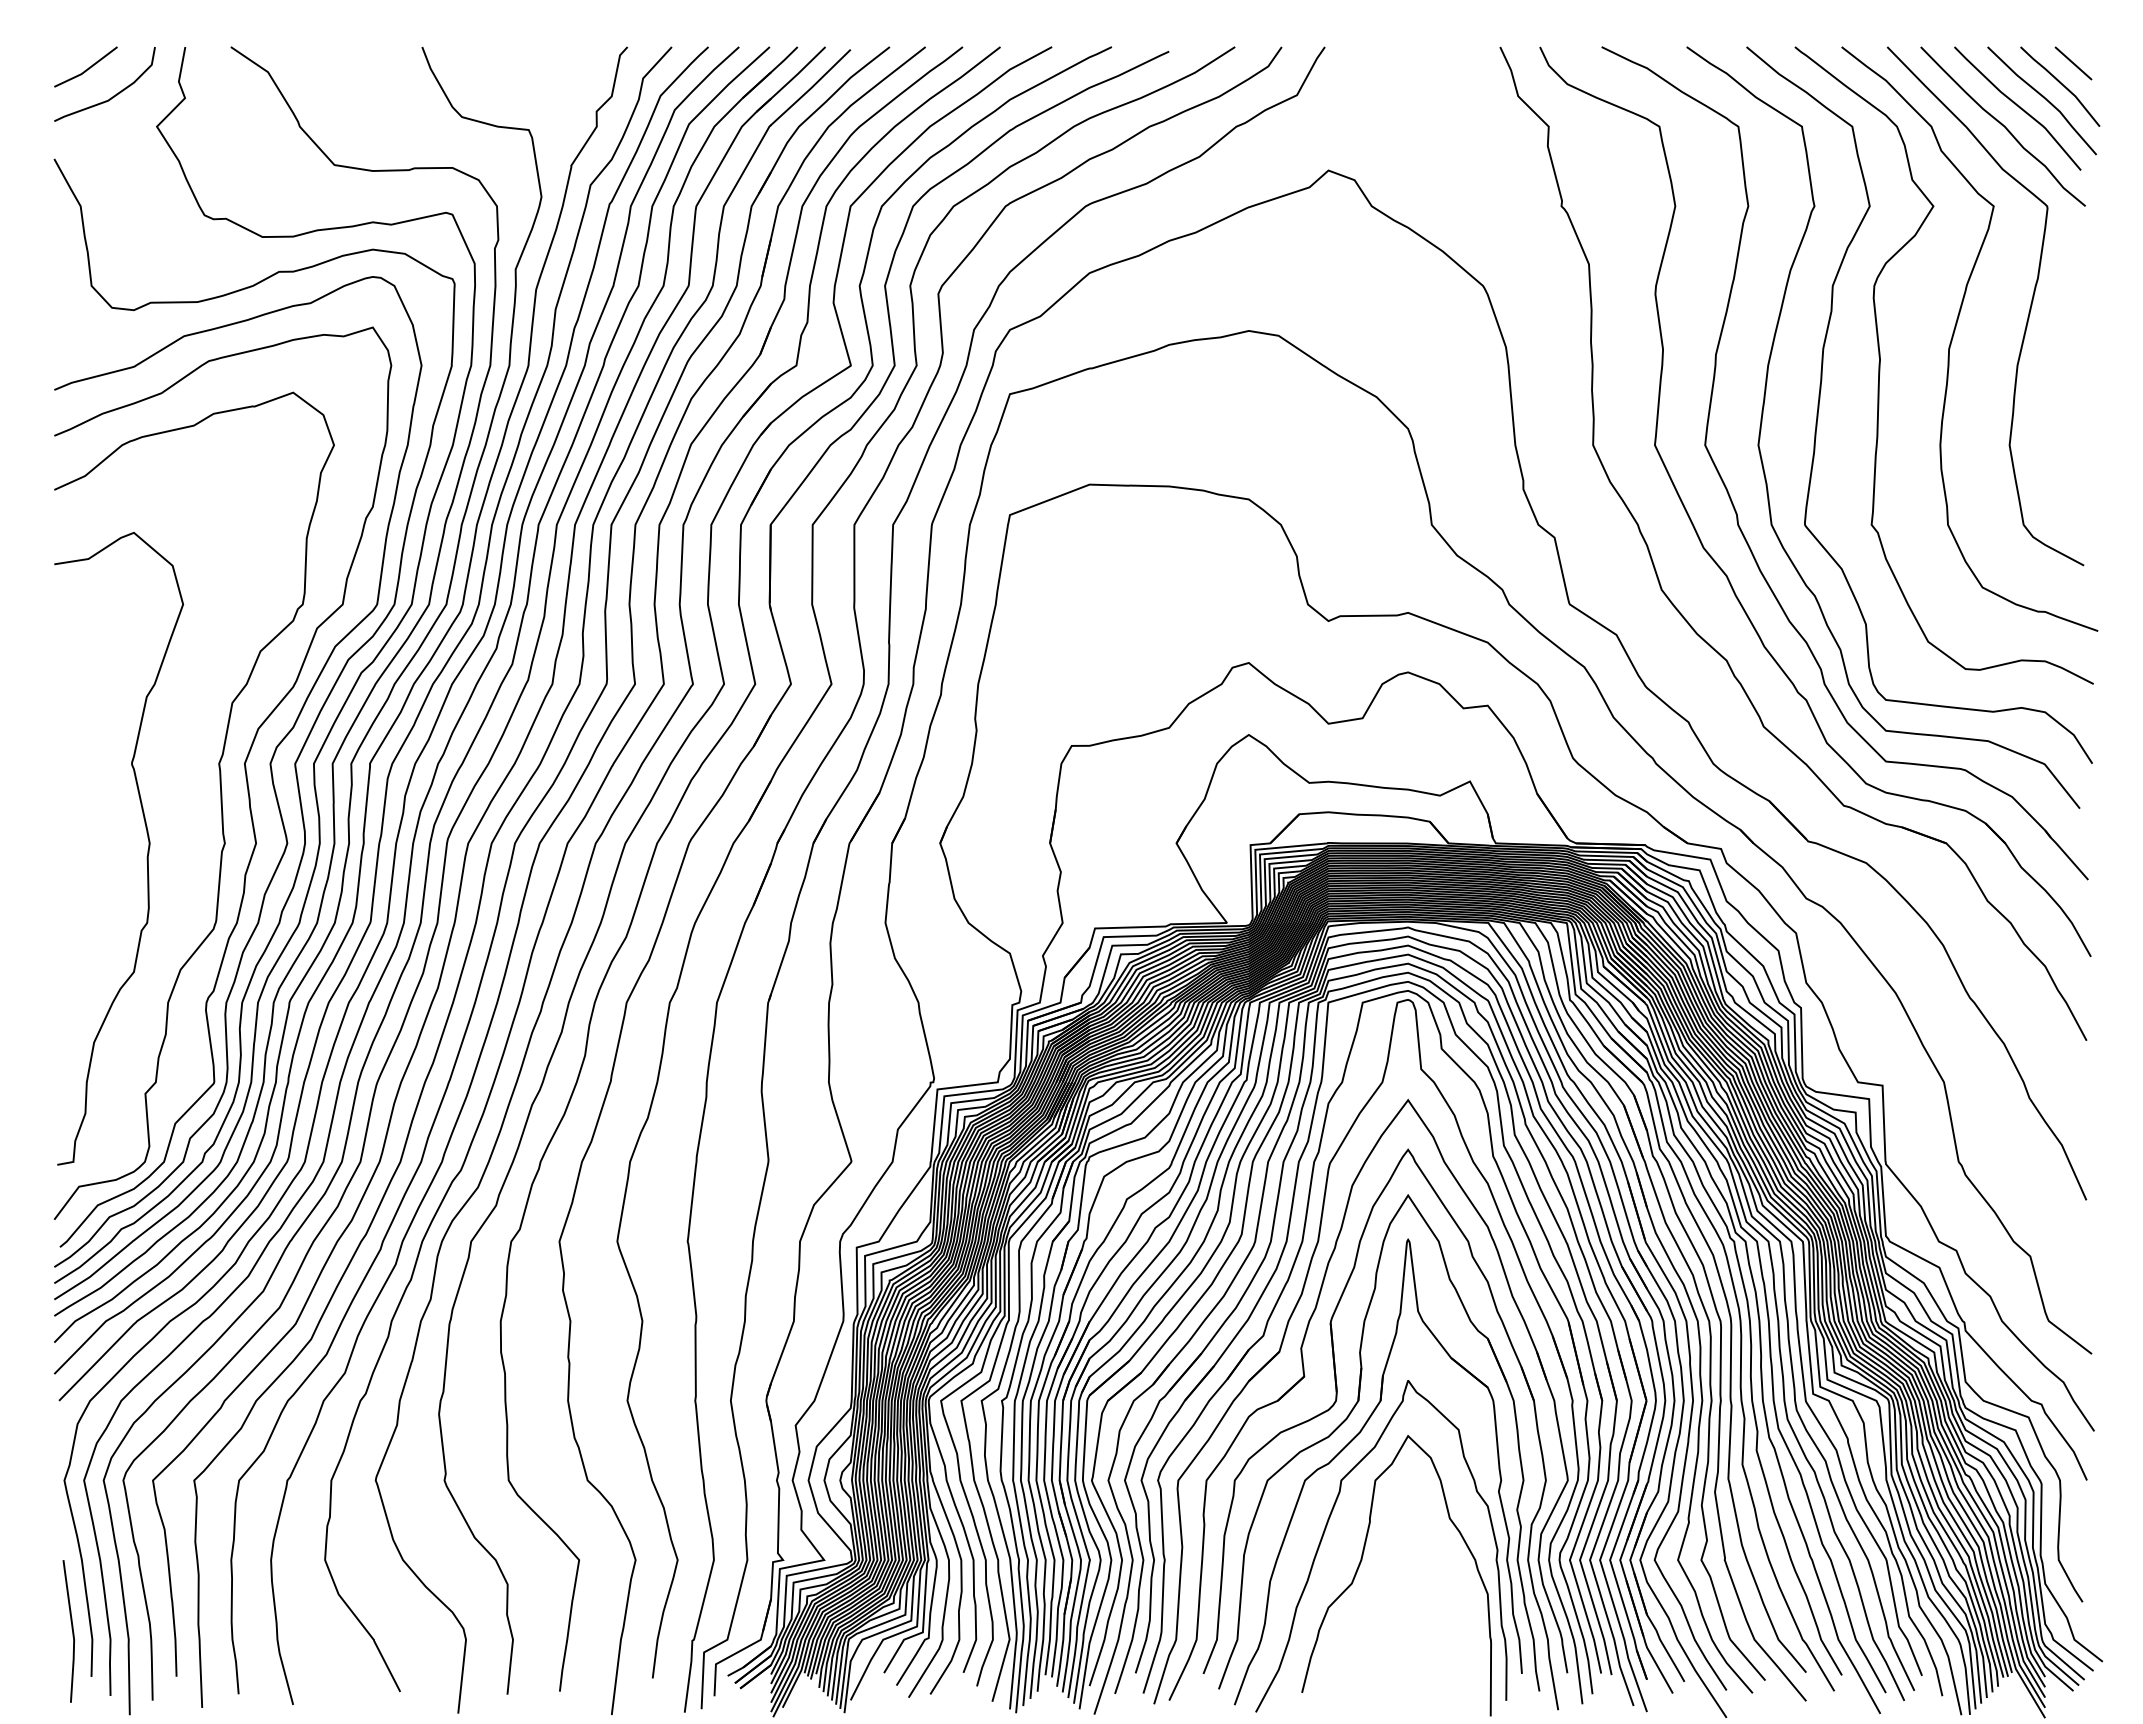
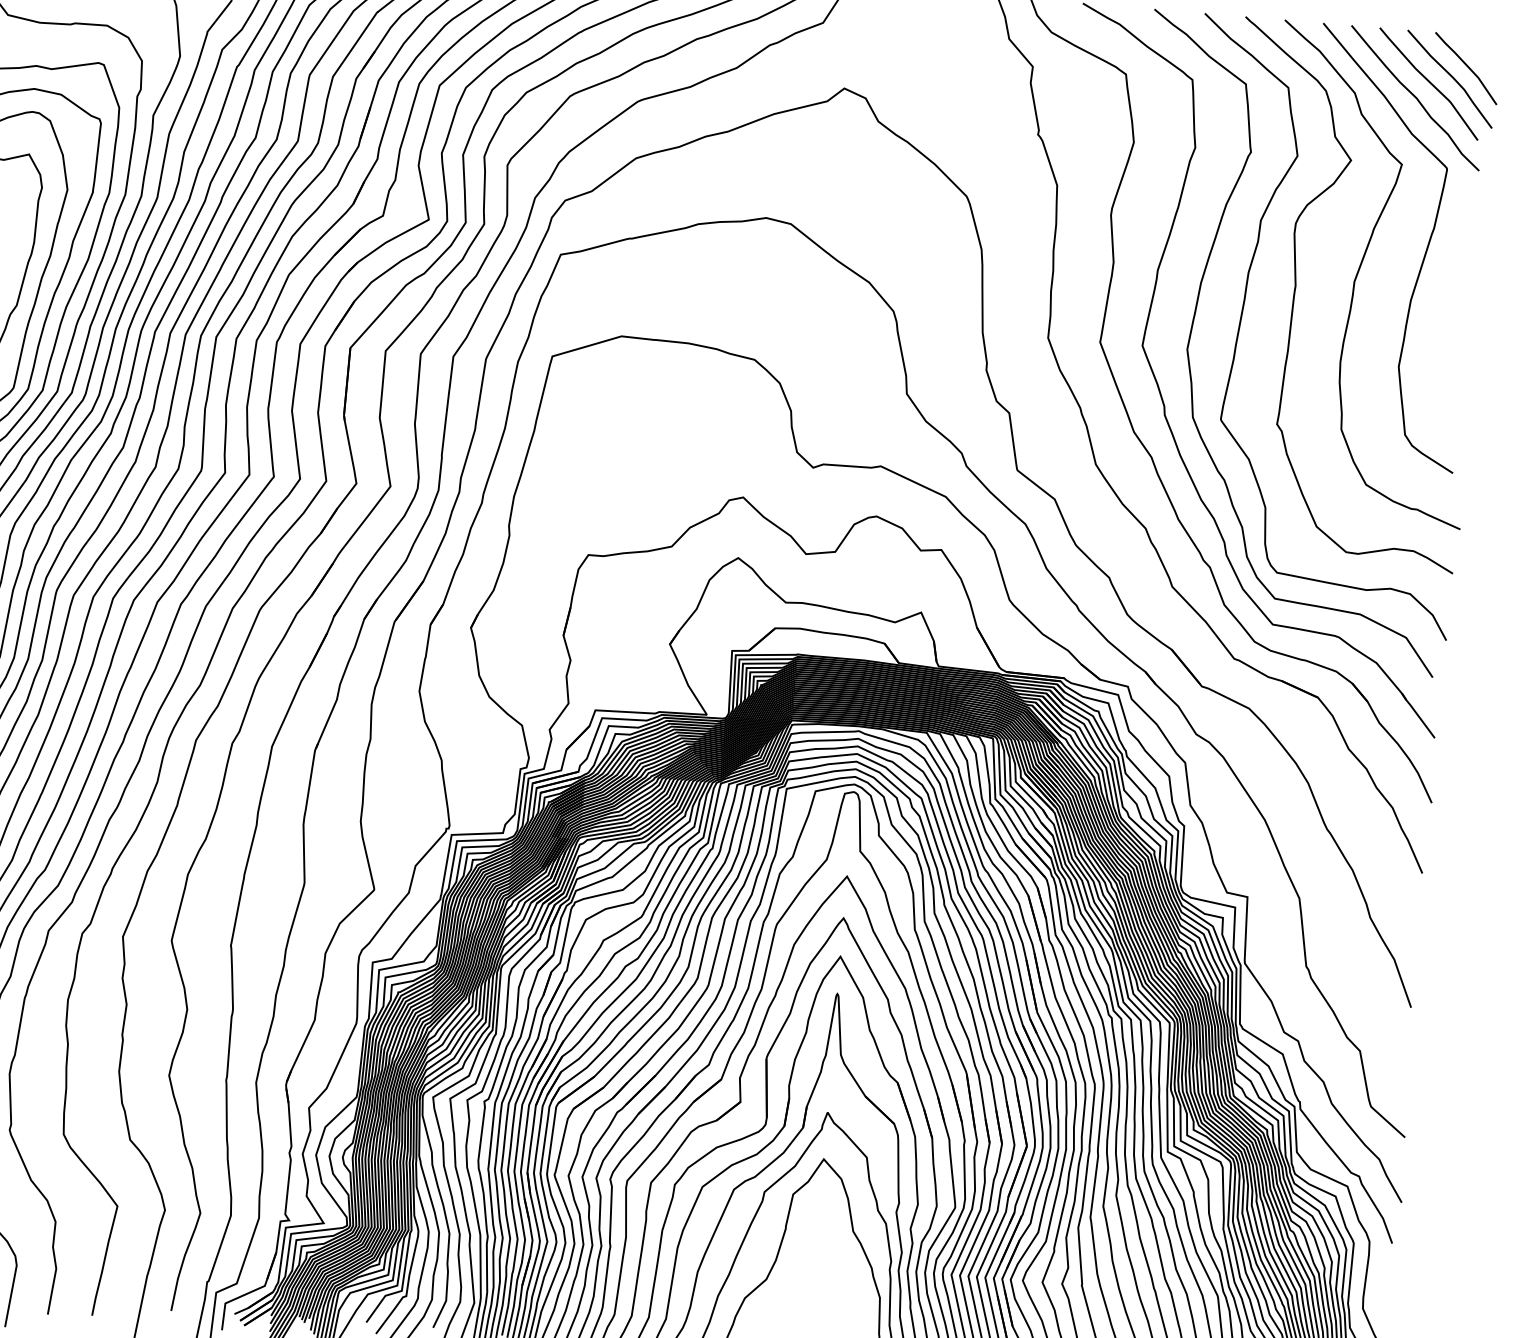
line: (2073, 63) -> (1478, 49), removed

